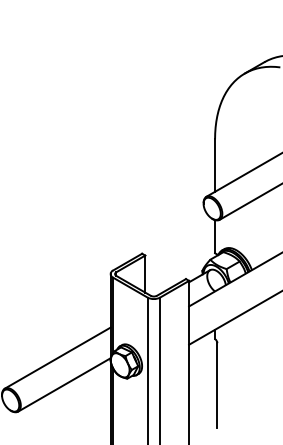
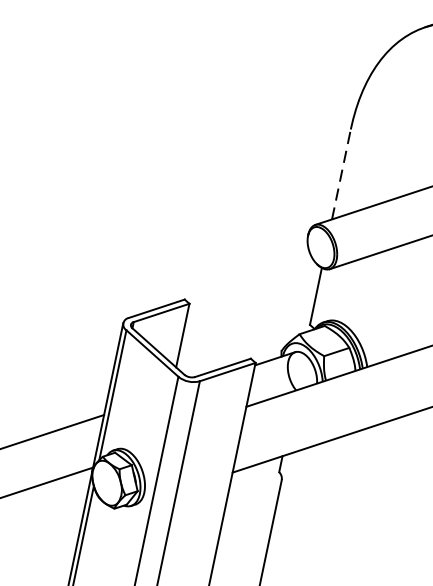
line: (215, 165) -> (342, 174), solid -> dashed

